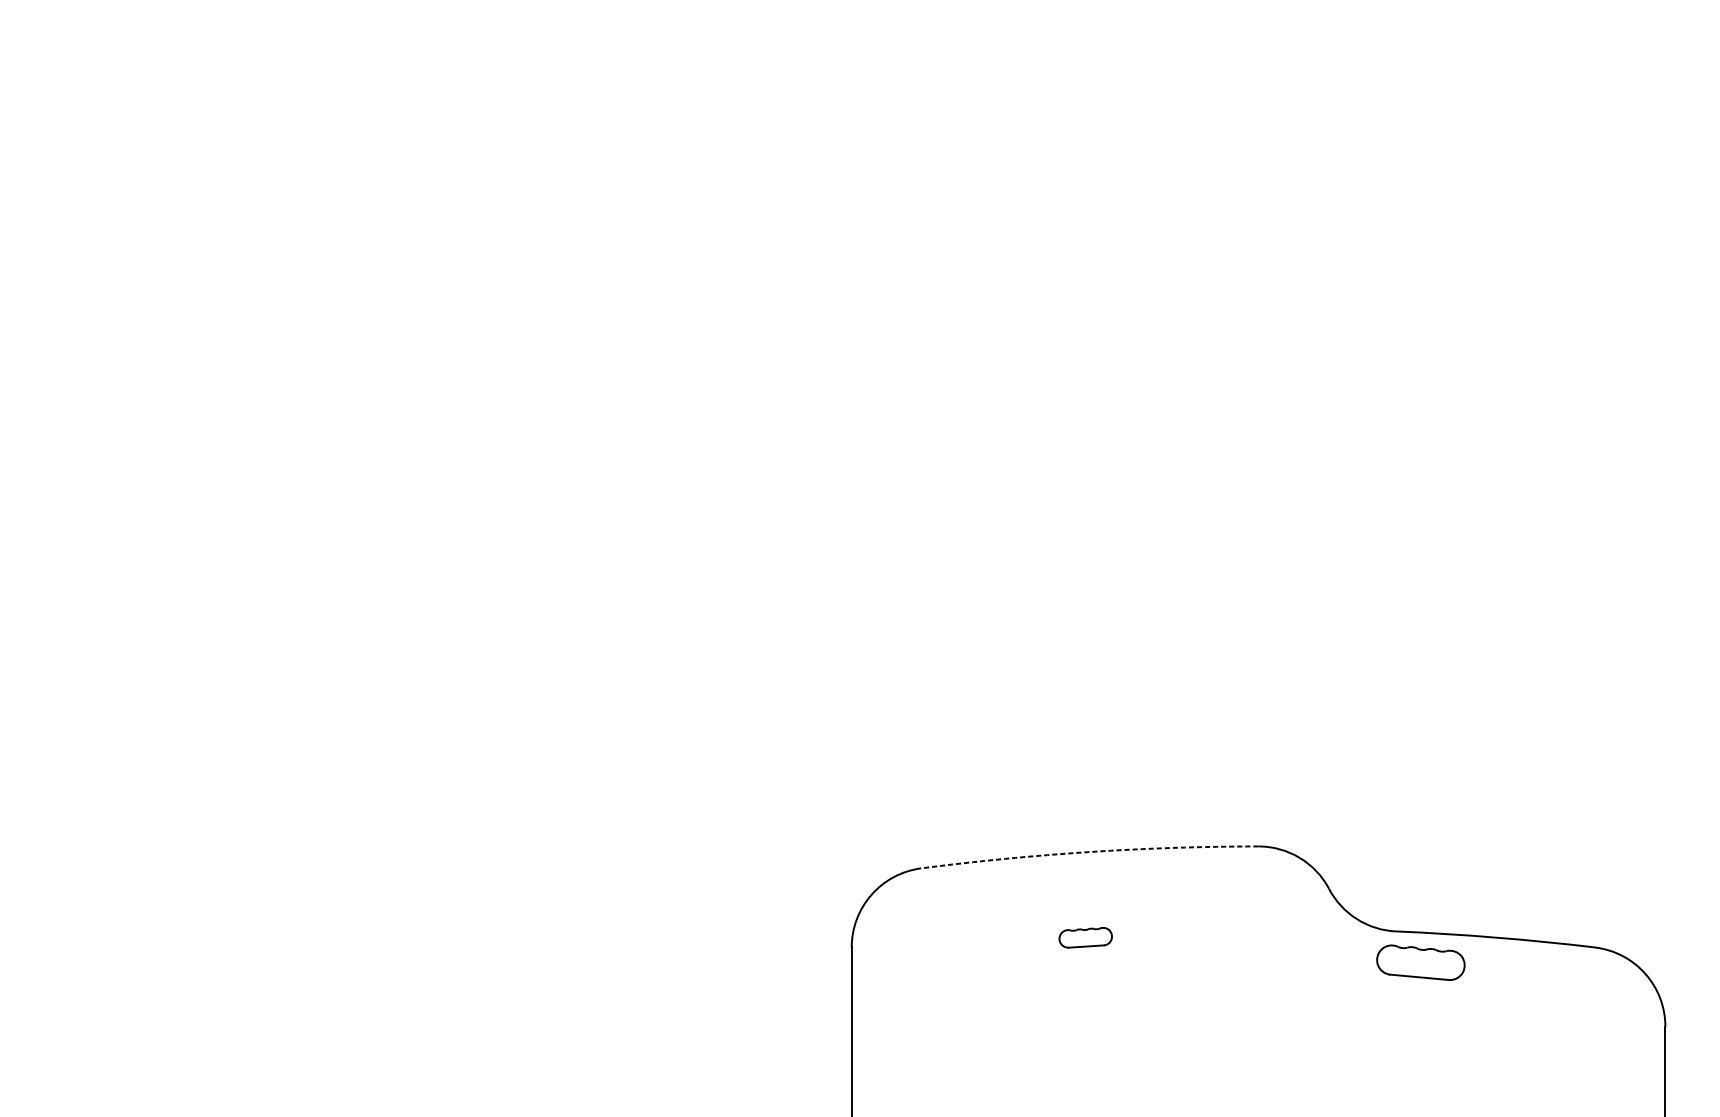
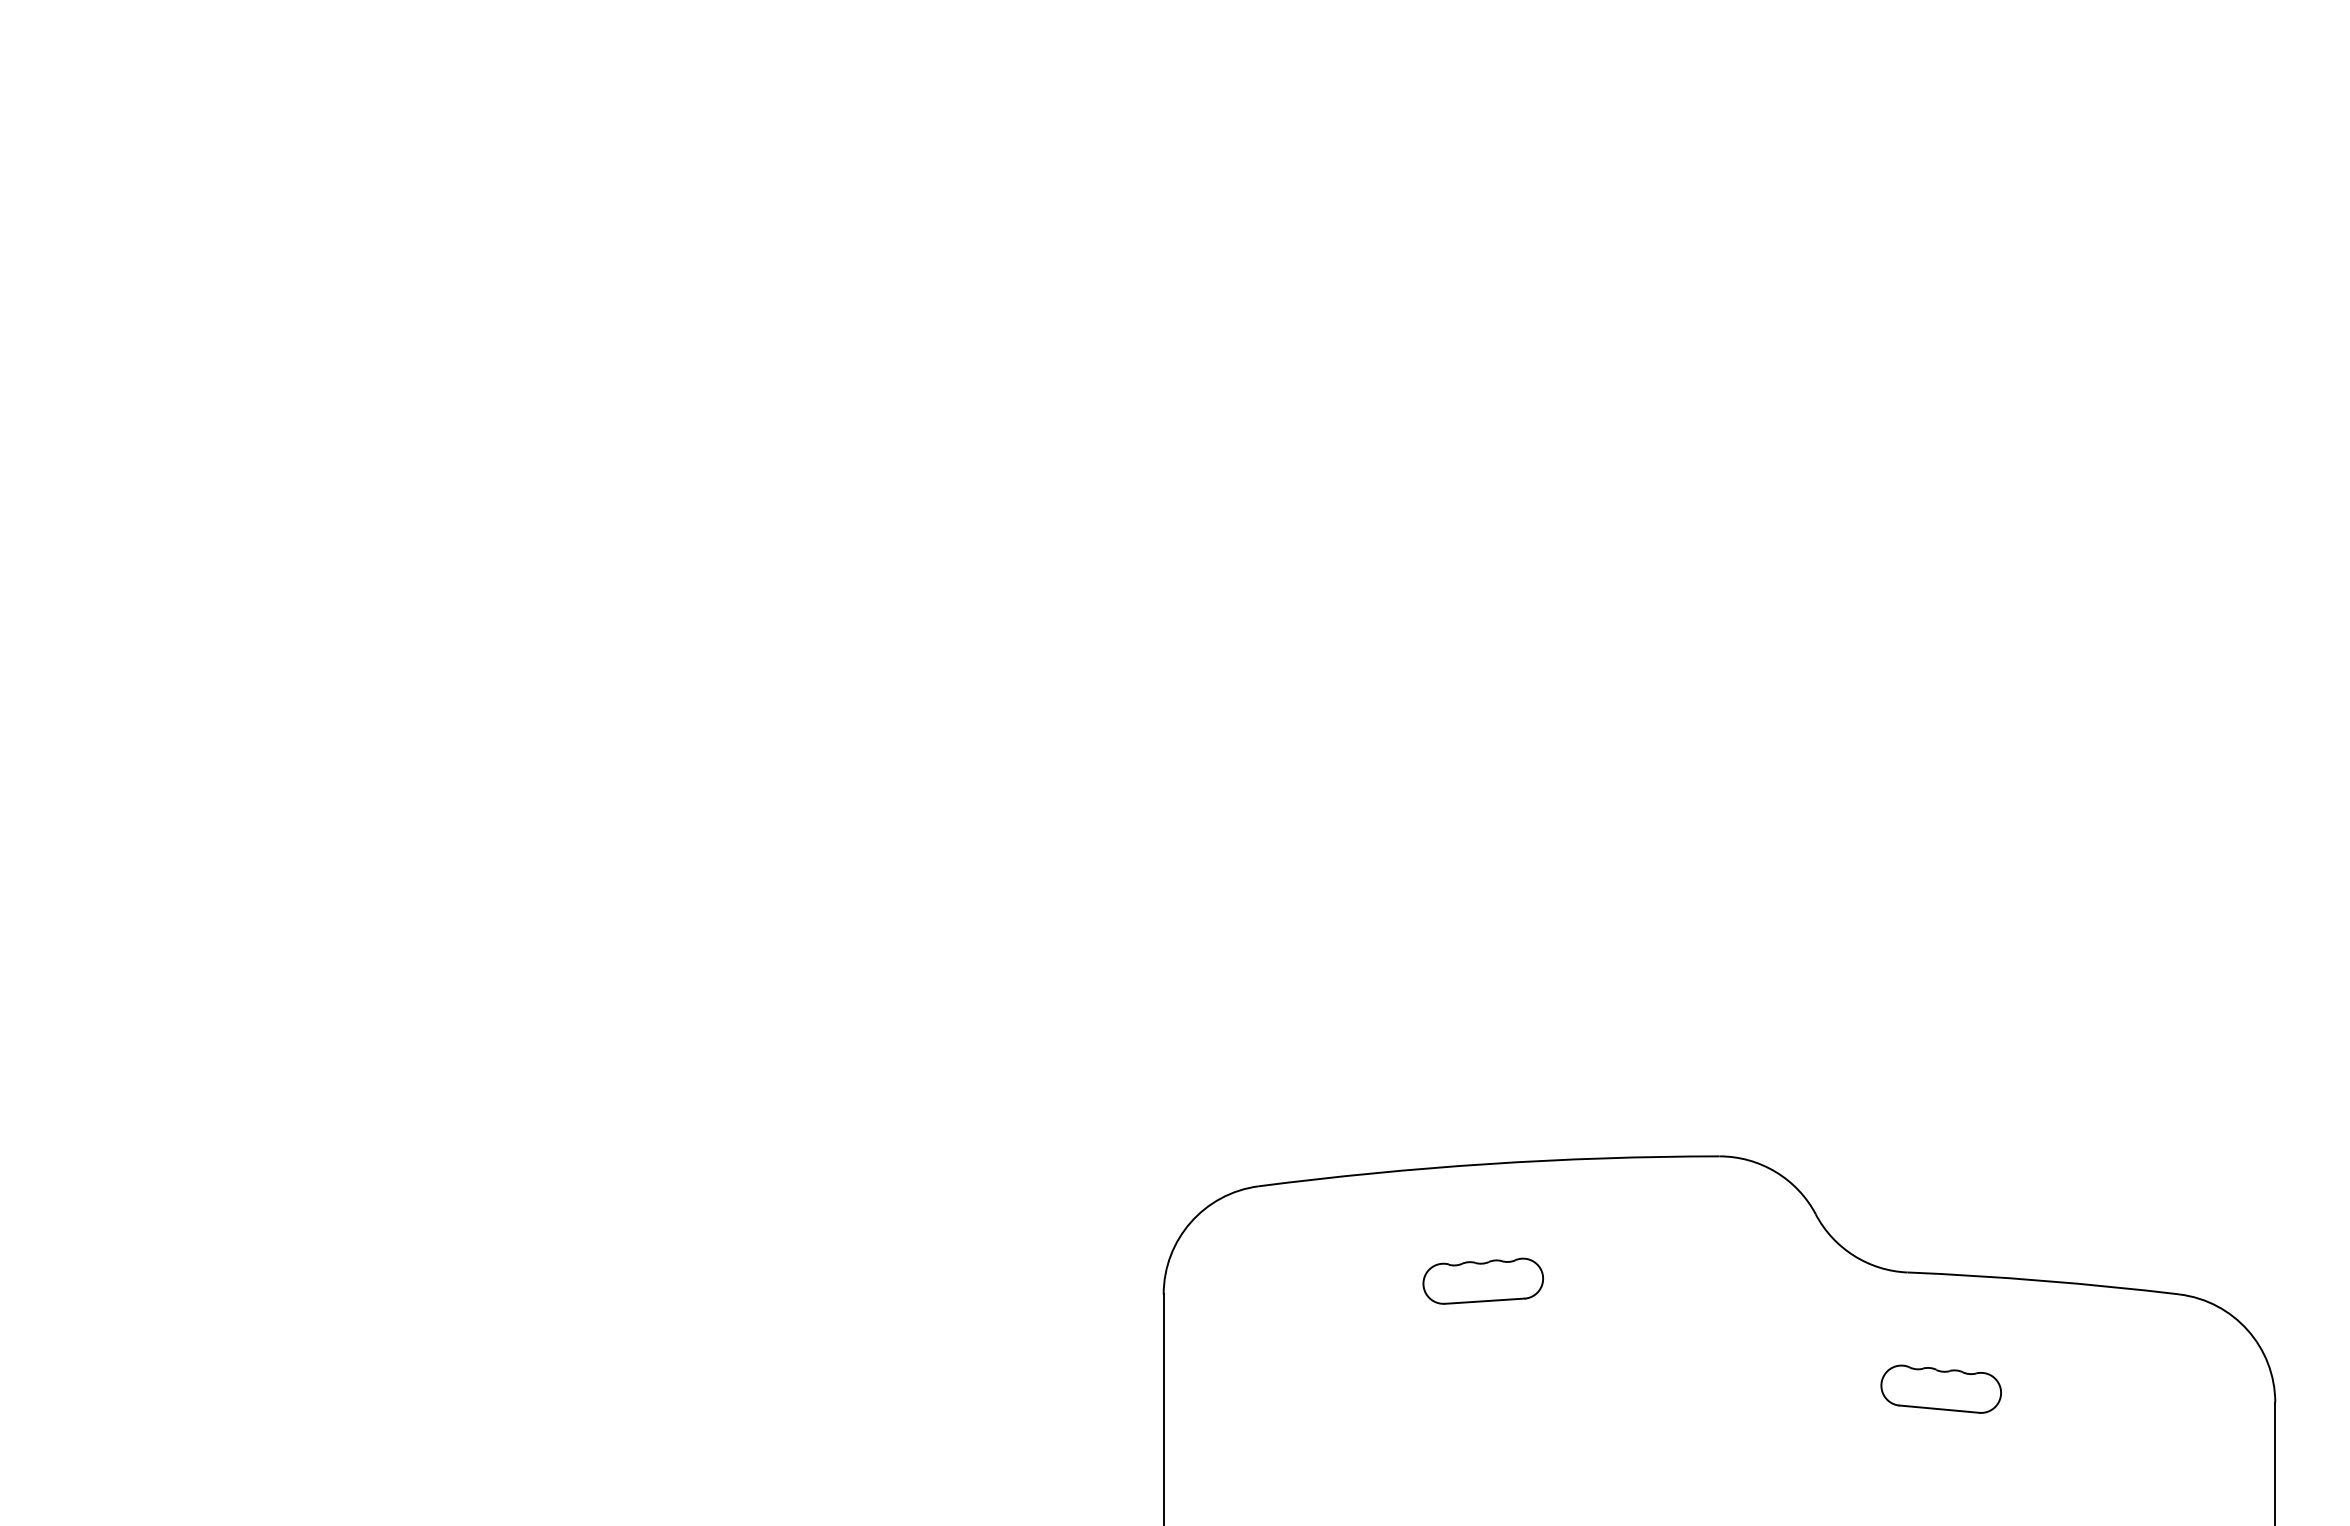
arc: (1089, 852) -> (1488, 1164), dashed -> solid
part: (1085, 937) -> (1483, 1280), size x1.67
part: (1420, 962) -> (1940, 1388), moved

